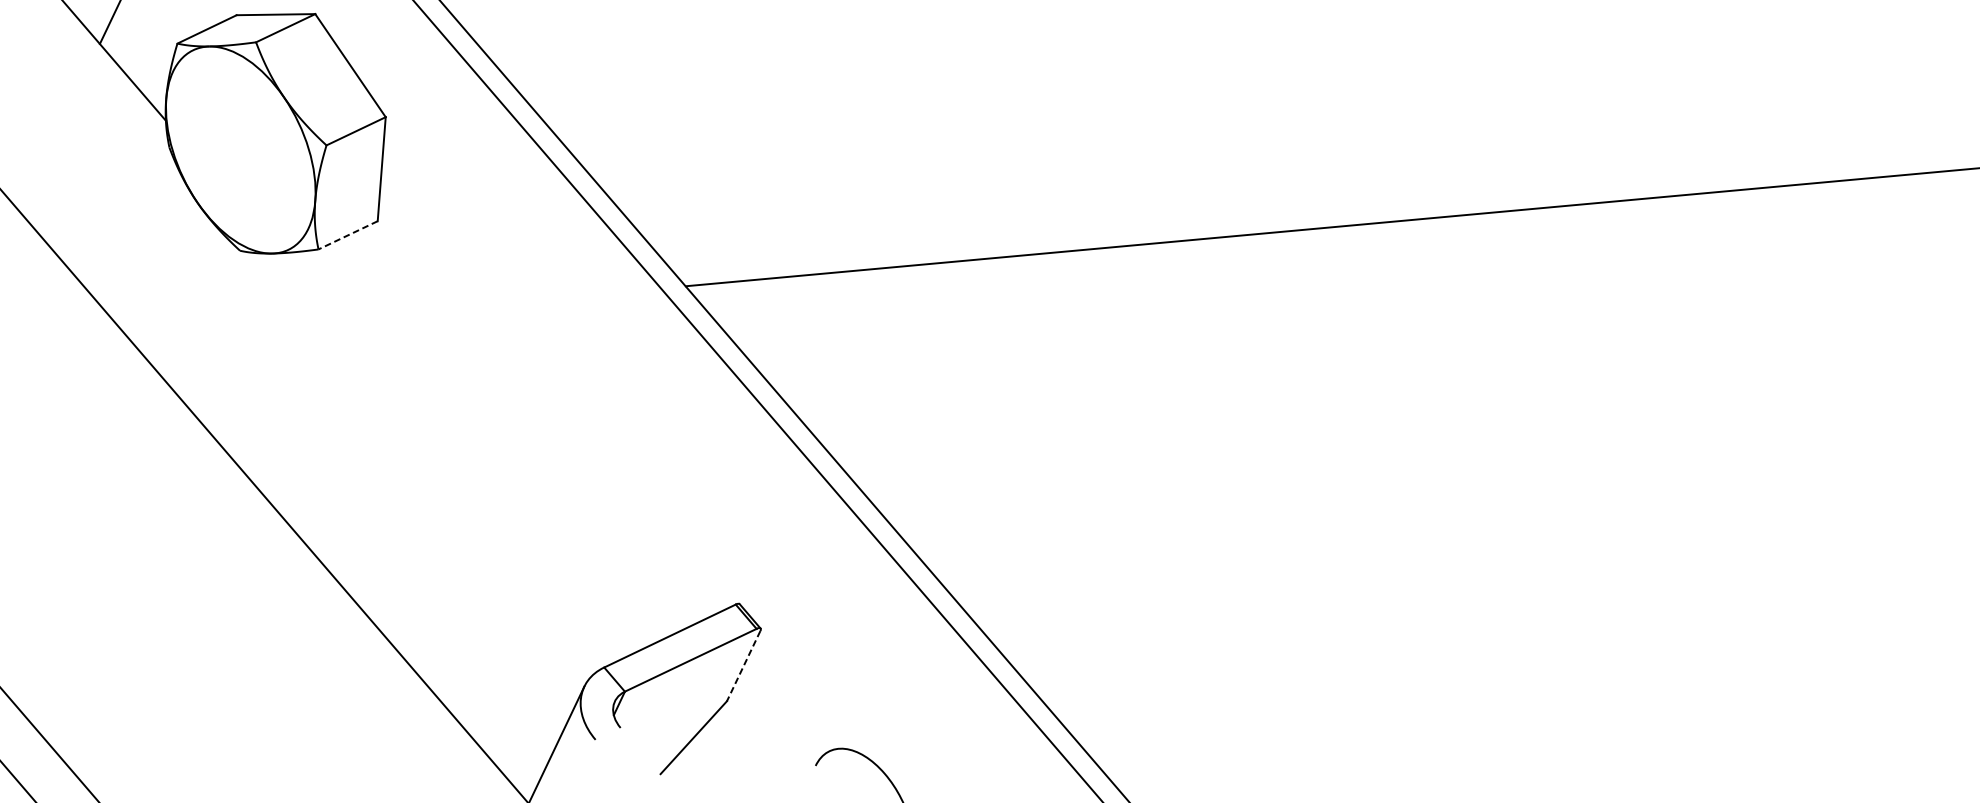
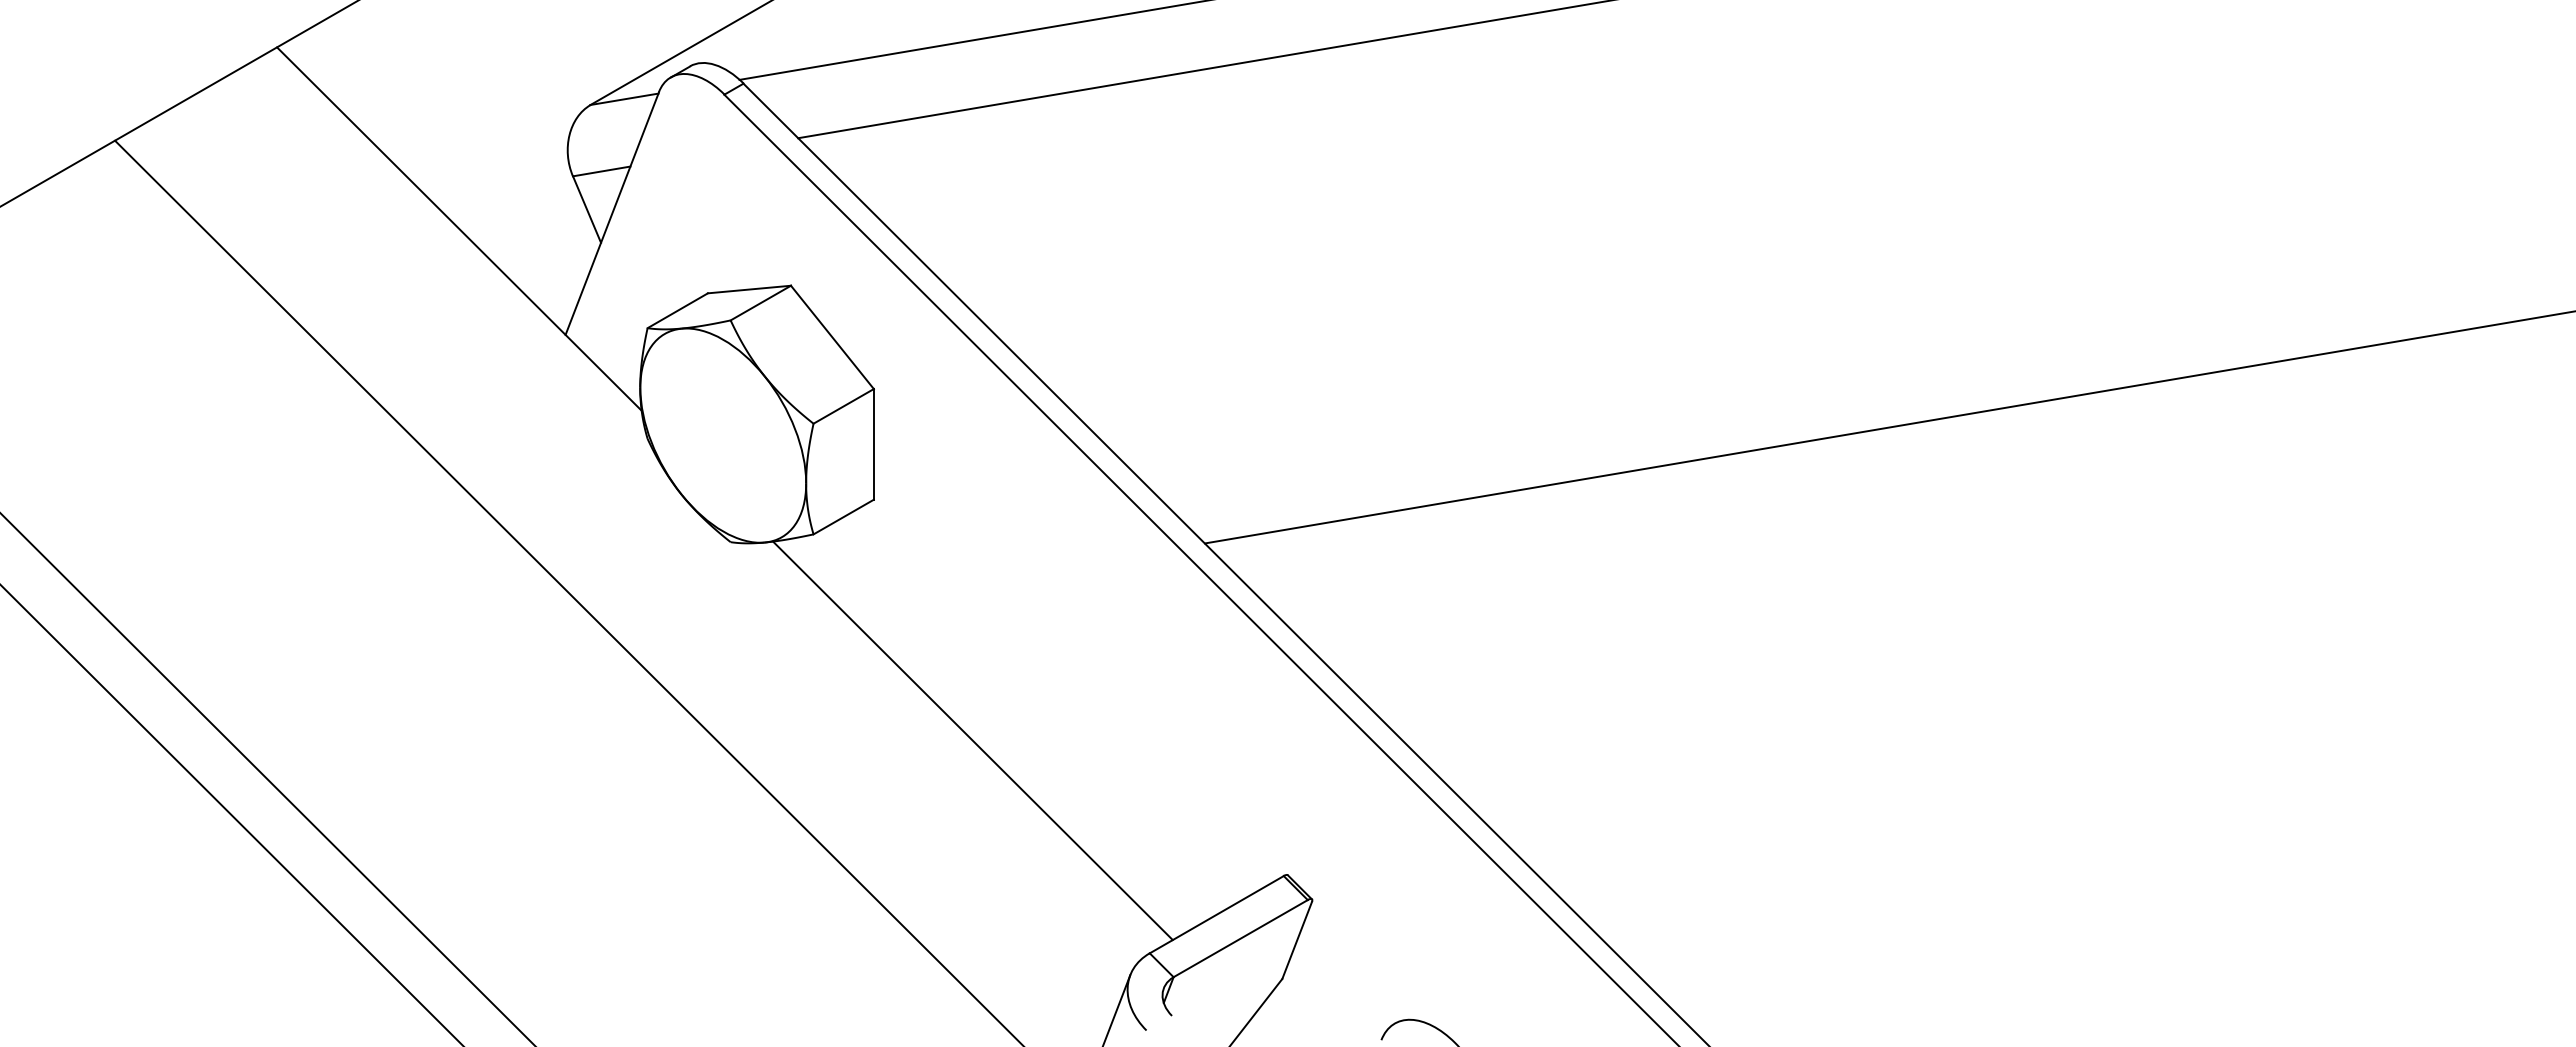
line: (347, 235) -> (843, 517), dashed -> solid
line: (453, 454) -> (972, 740), added
line: (743, 666) -> (1296, 940), dashed -> solid

